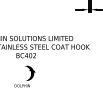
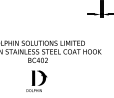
fill: (21, 72) -> (33, 77), added

